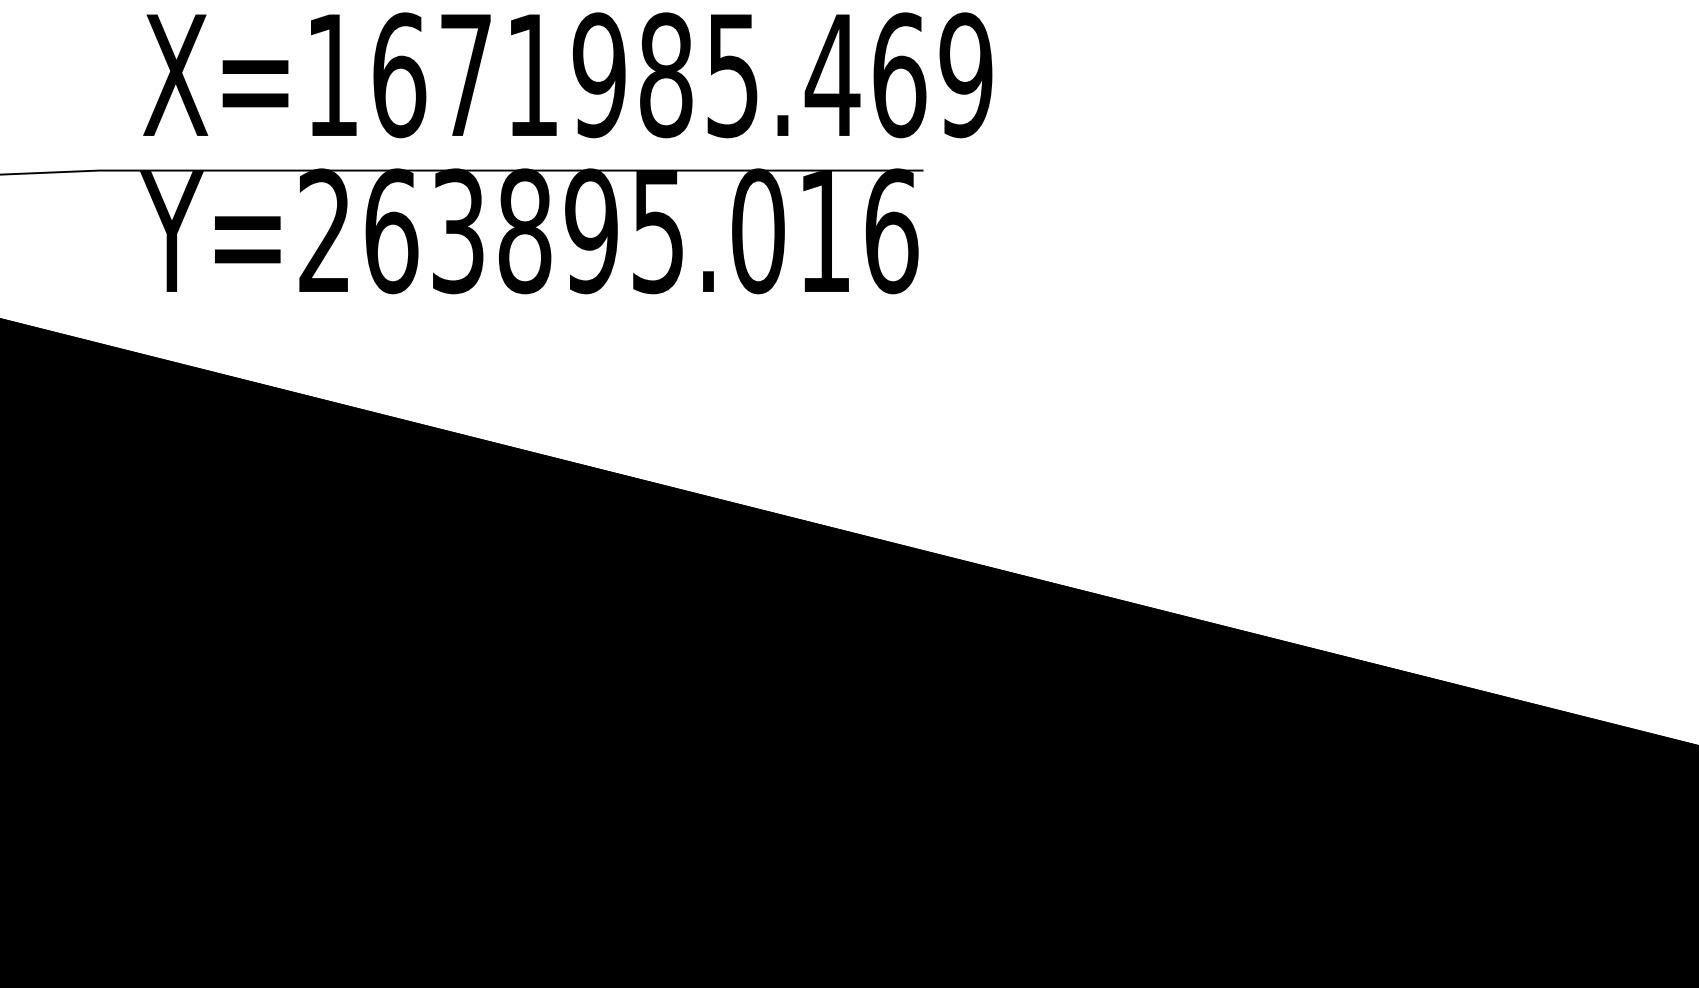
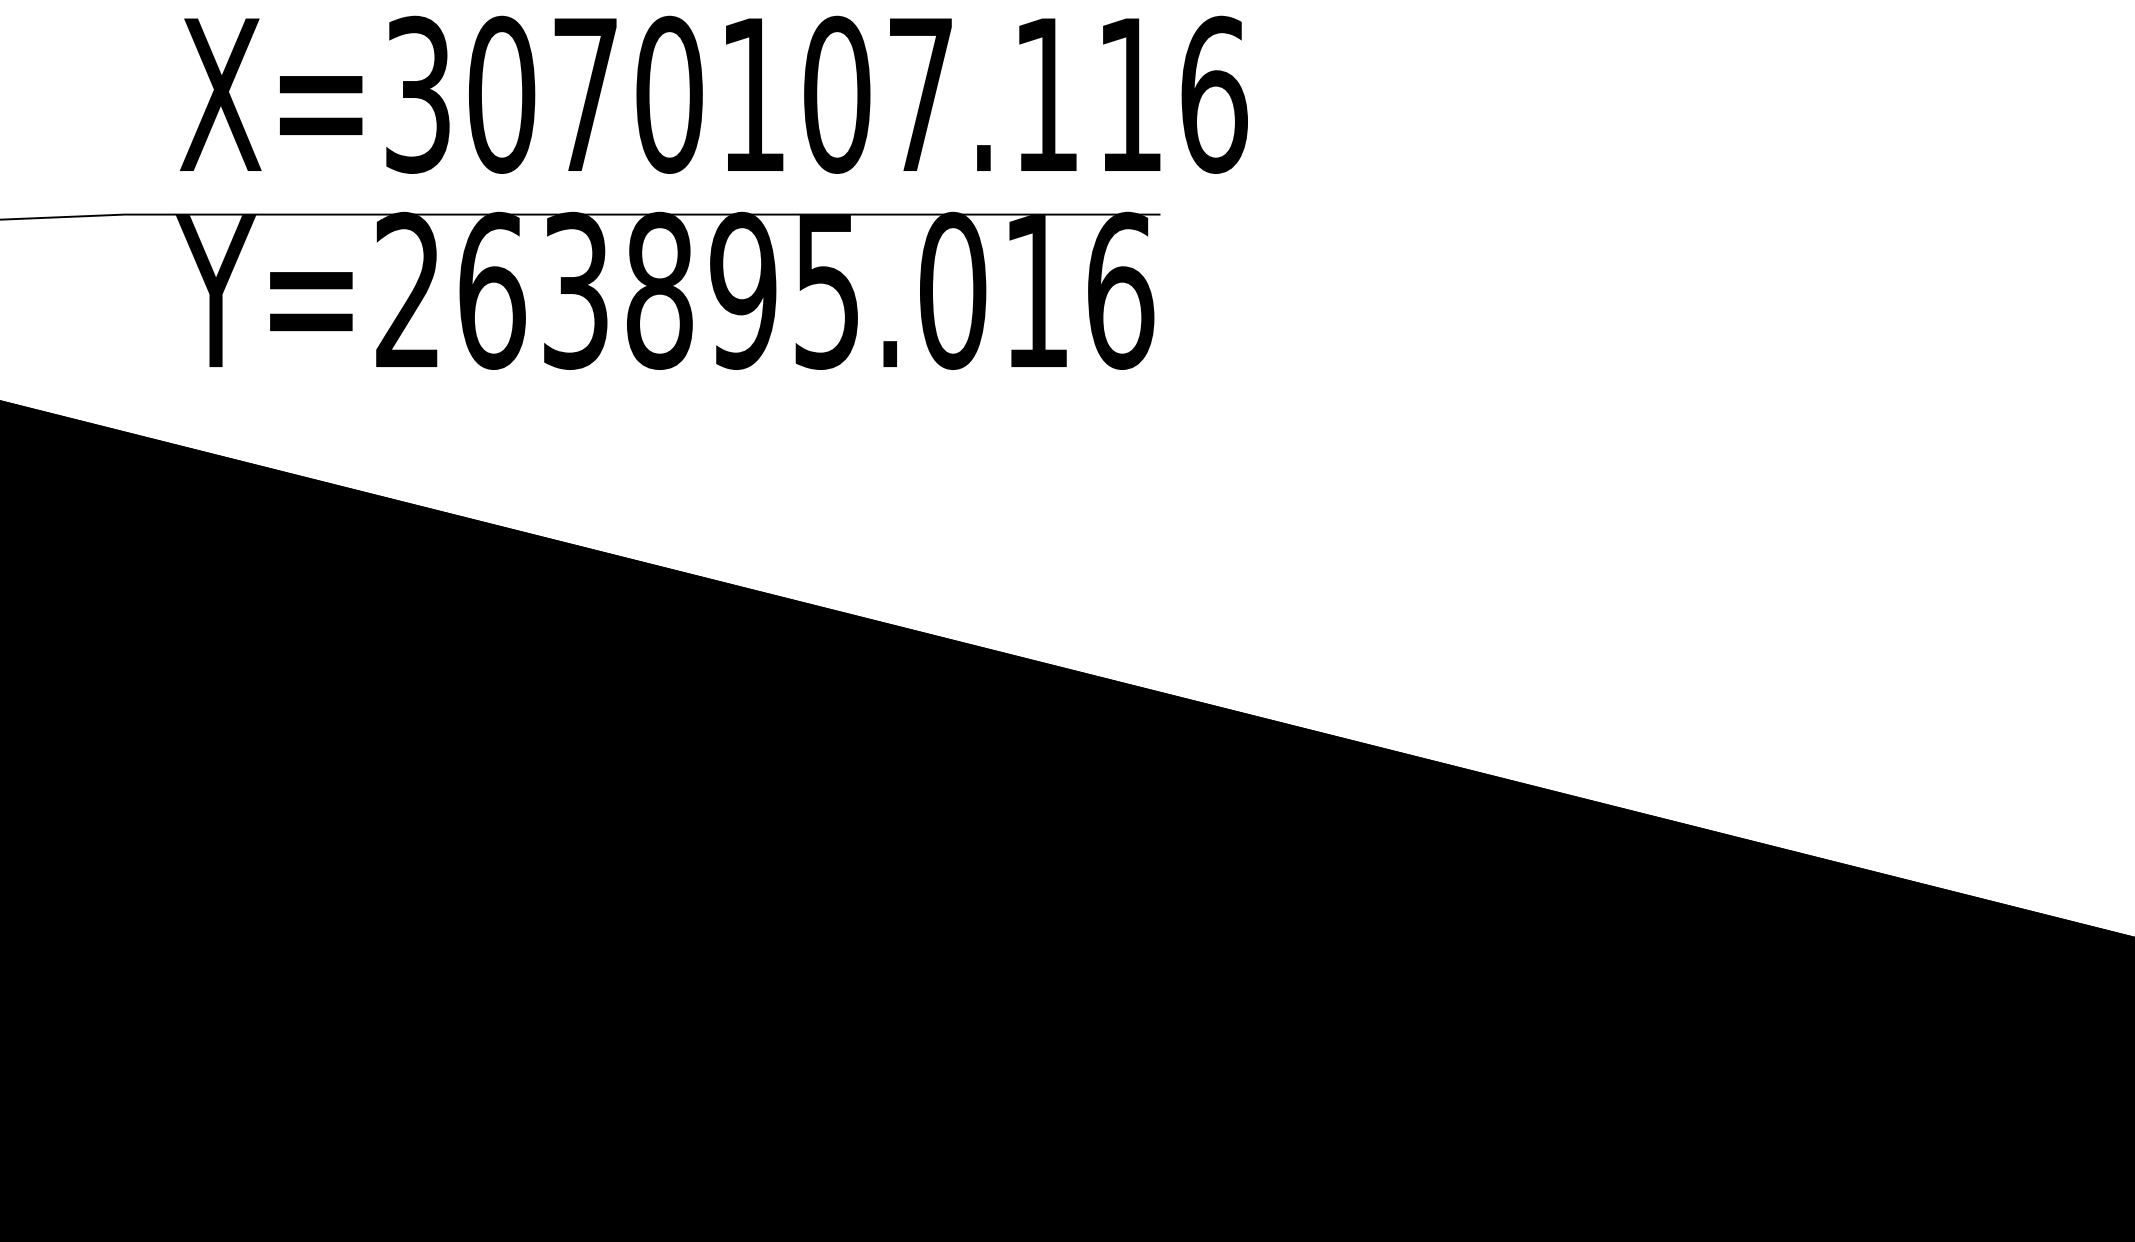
text: (650, 75) -> (817, 95), X=1671985.469 -> X=3070107.116

